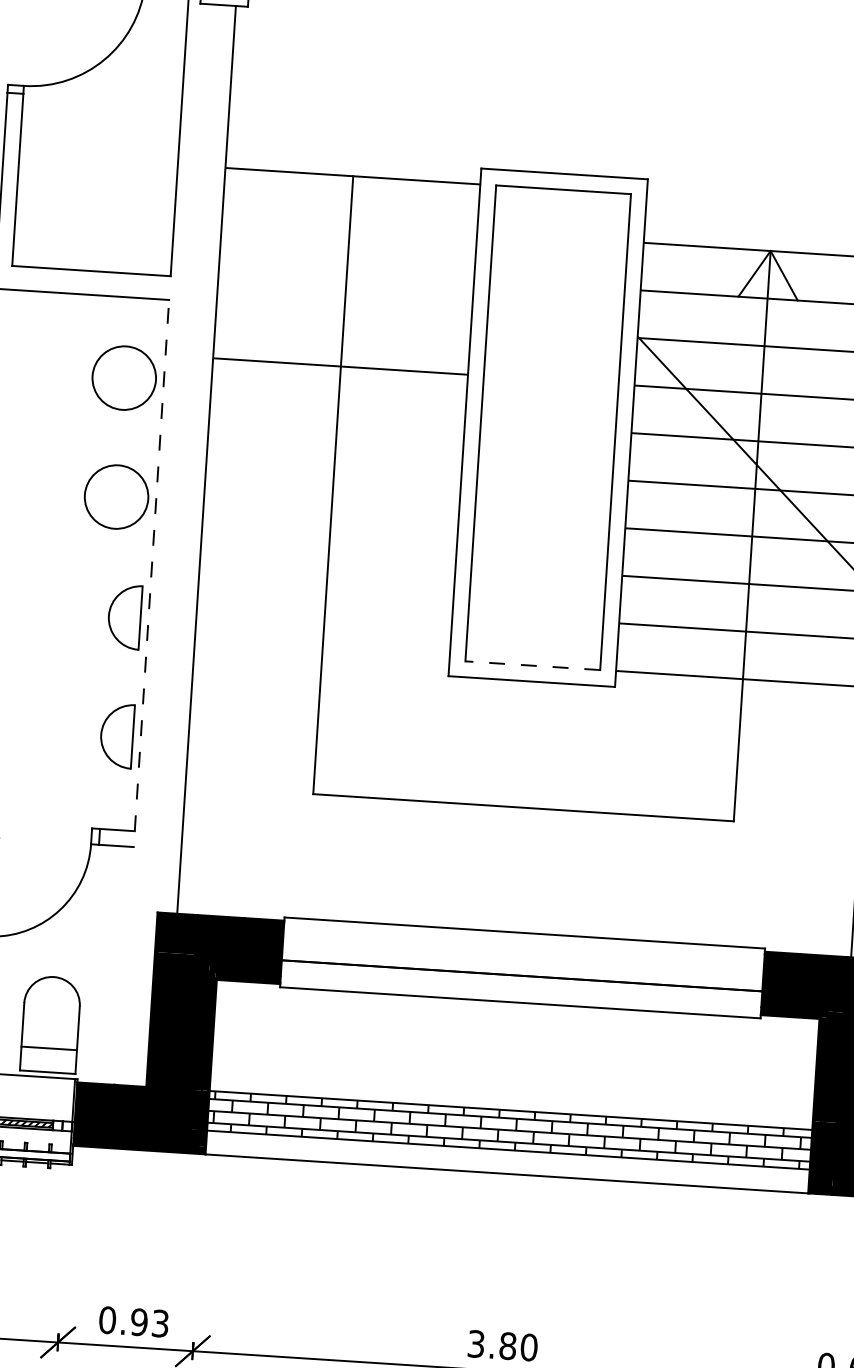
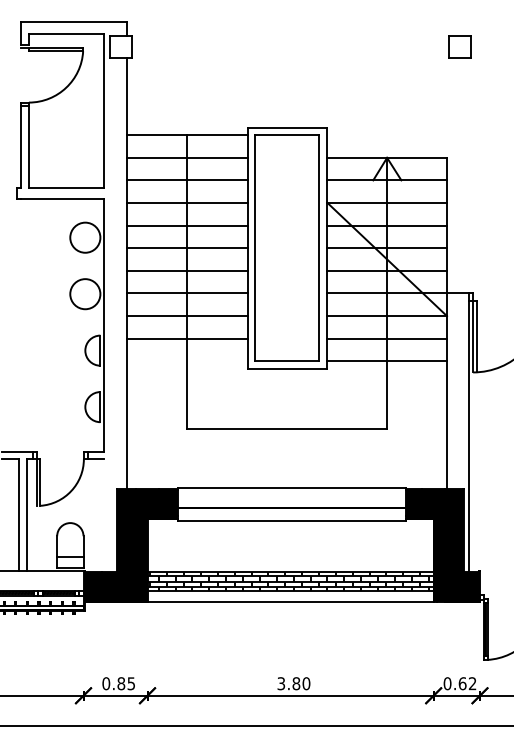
line: (350, 223) -> (187, 157), added
line: (347, 271) -> (187, 180), added
line: (344, 320) -> (187, 203), added
line: (337, 414) -> (187, 248), added
line: (334, 461) -> (187, 270), added
line: (331, 509) -> (187, 293), added
line: (328, 555) -> (187, 315), added
line: (152, 565) -> (104, 325), dashed -> solid
line: (325, 604) -> (187, 338), added
line: (531, 666) -> (286, 361), dashed -> solid
text: (150, 1322) -> (126, 683), 0.93 -> 0.85

